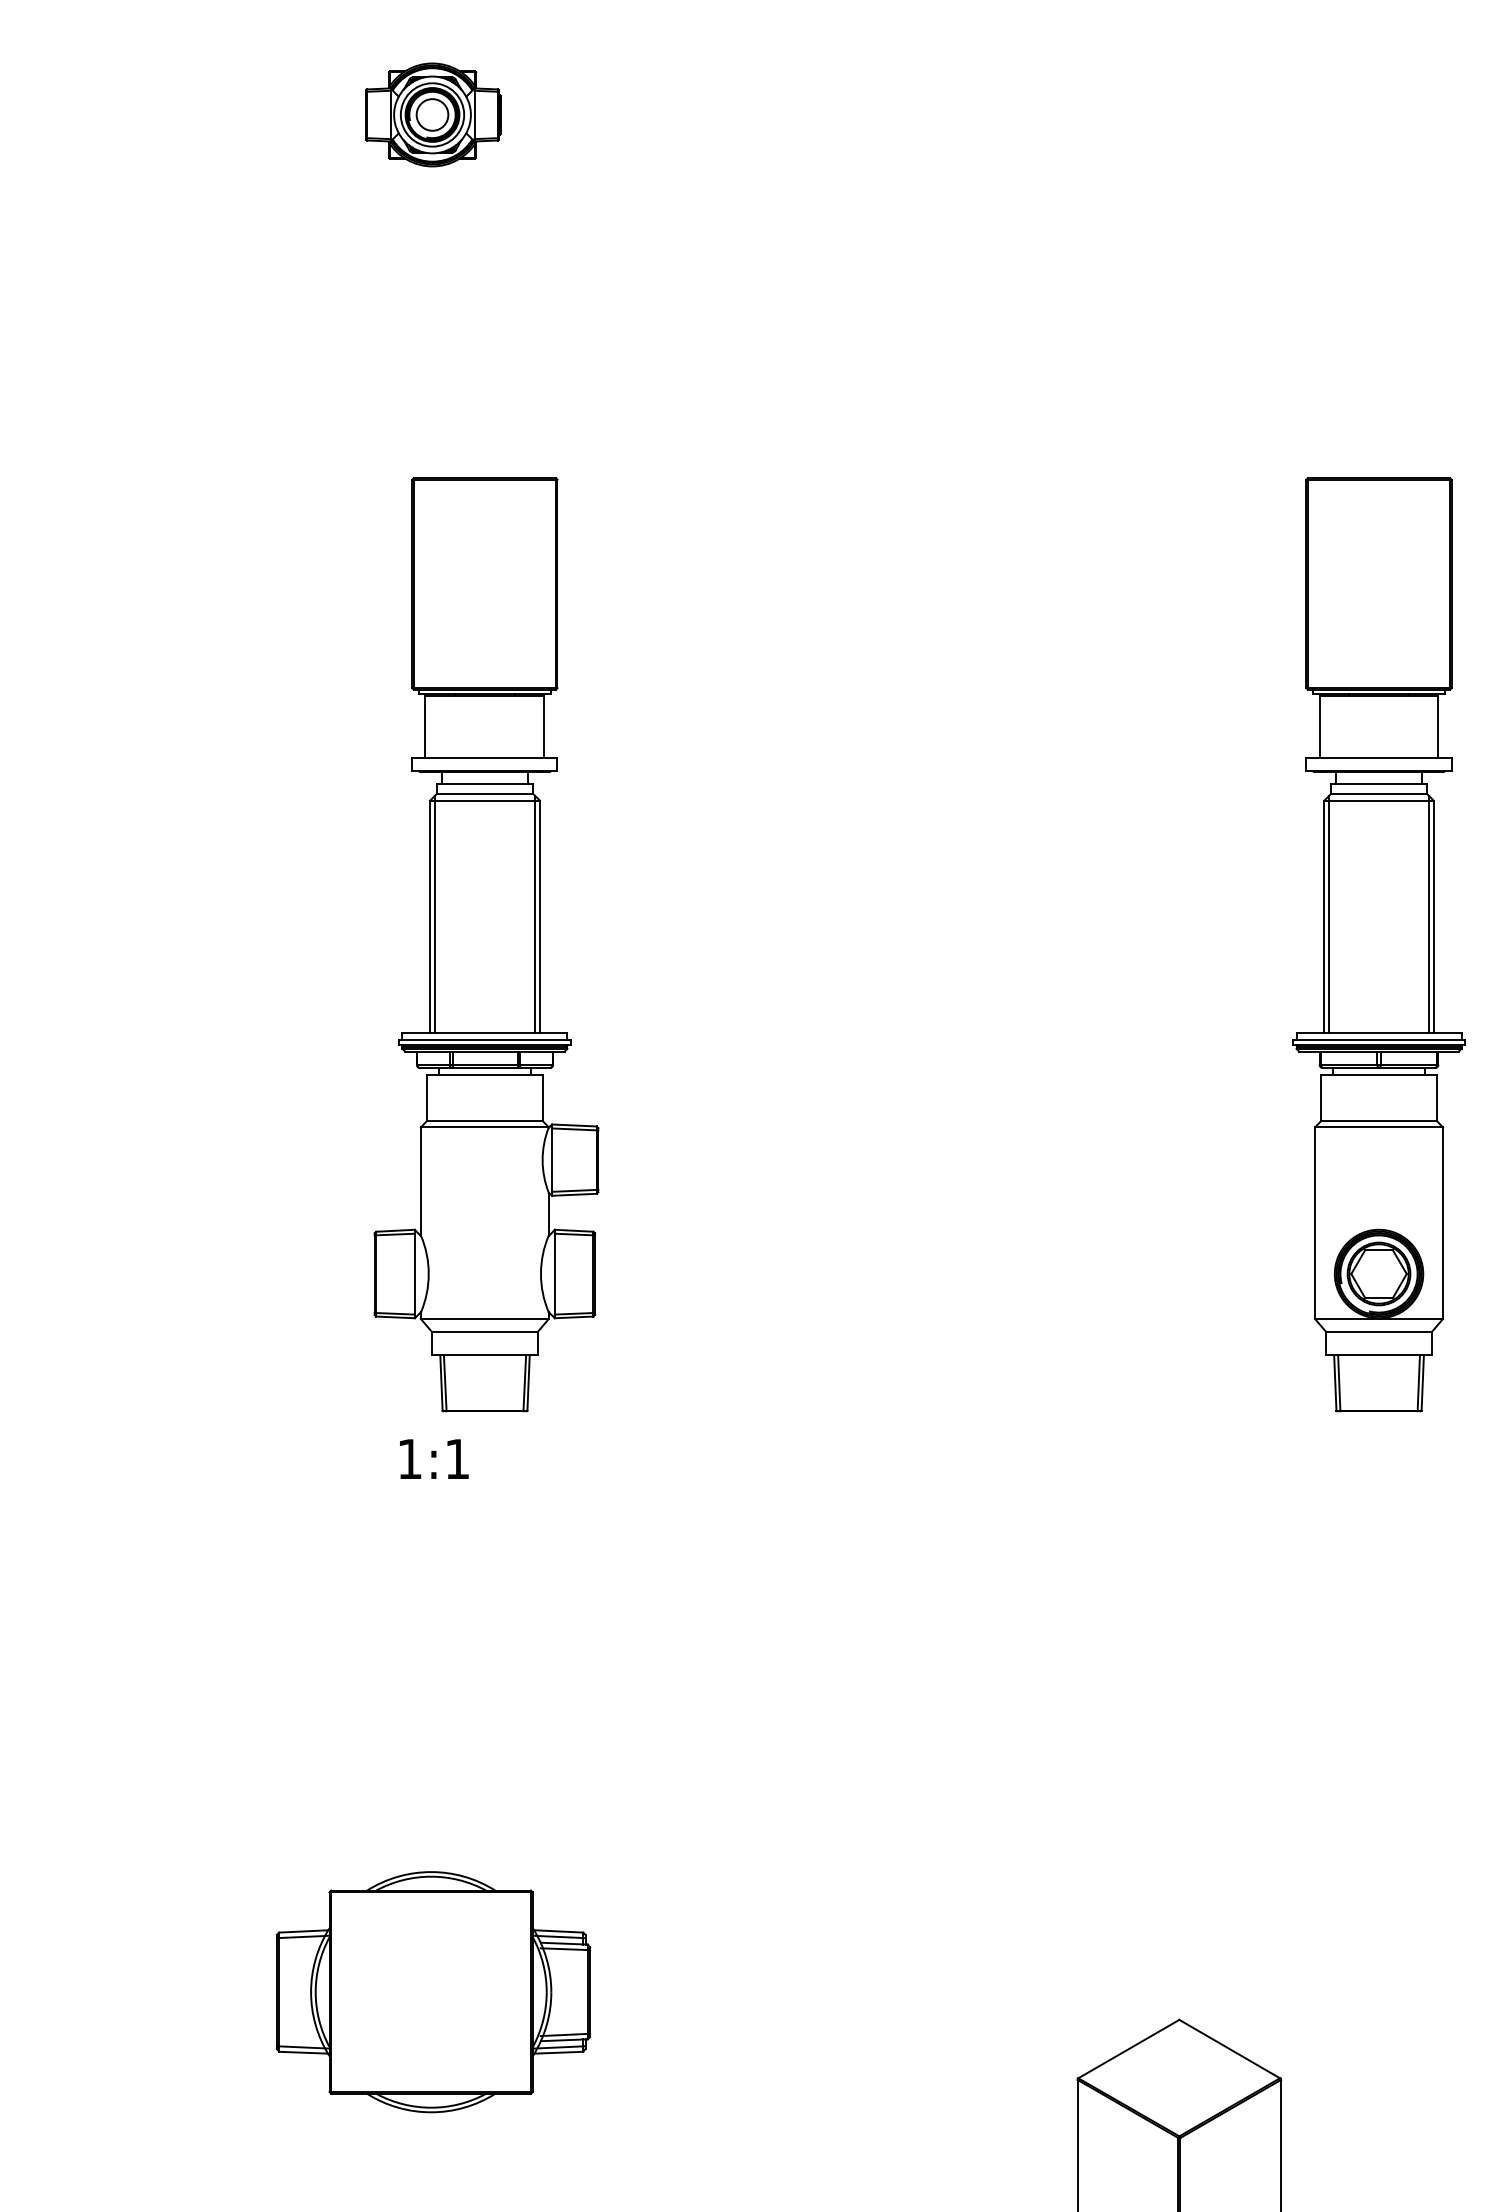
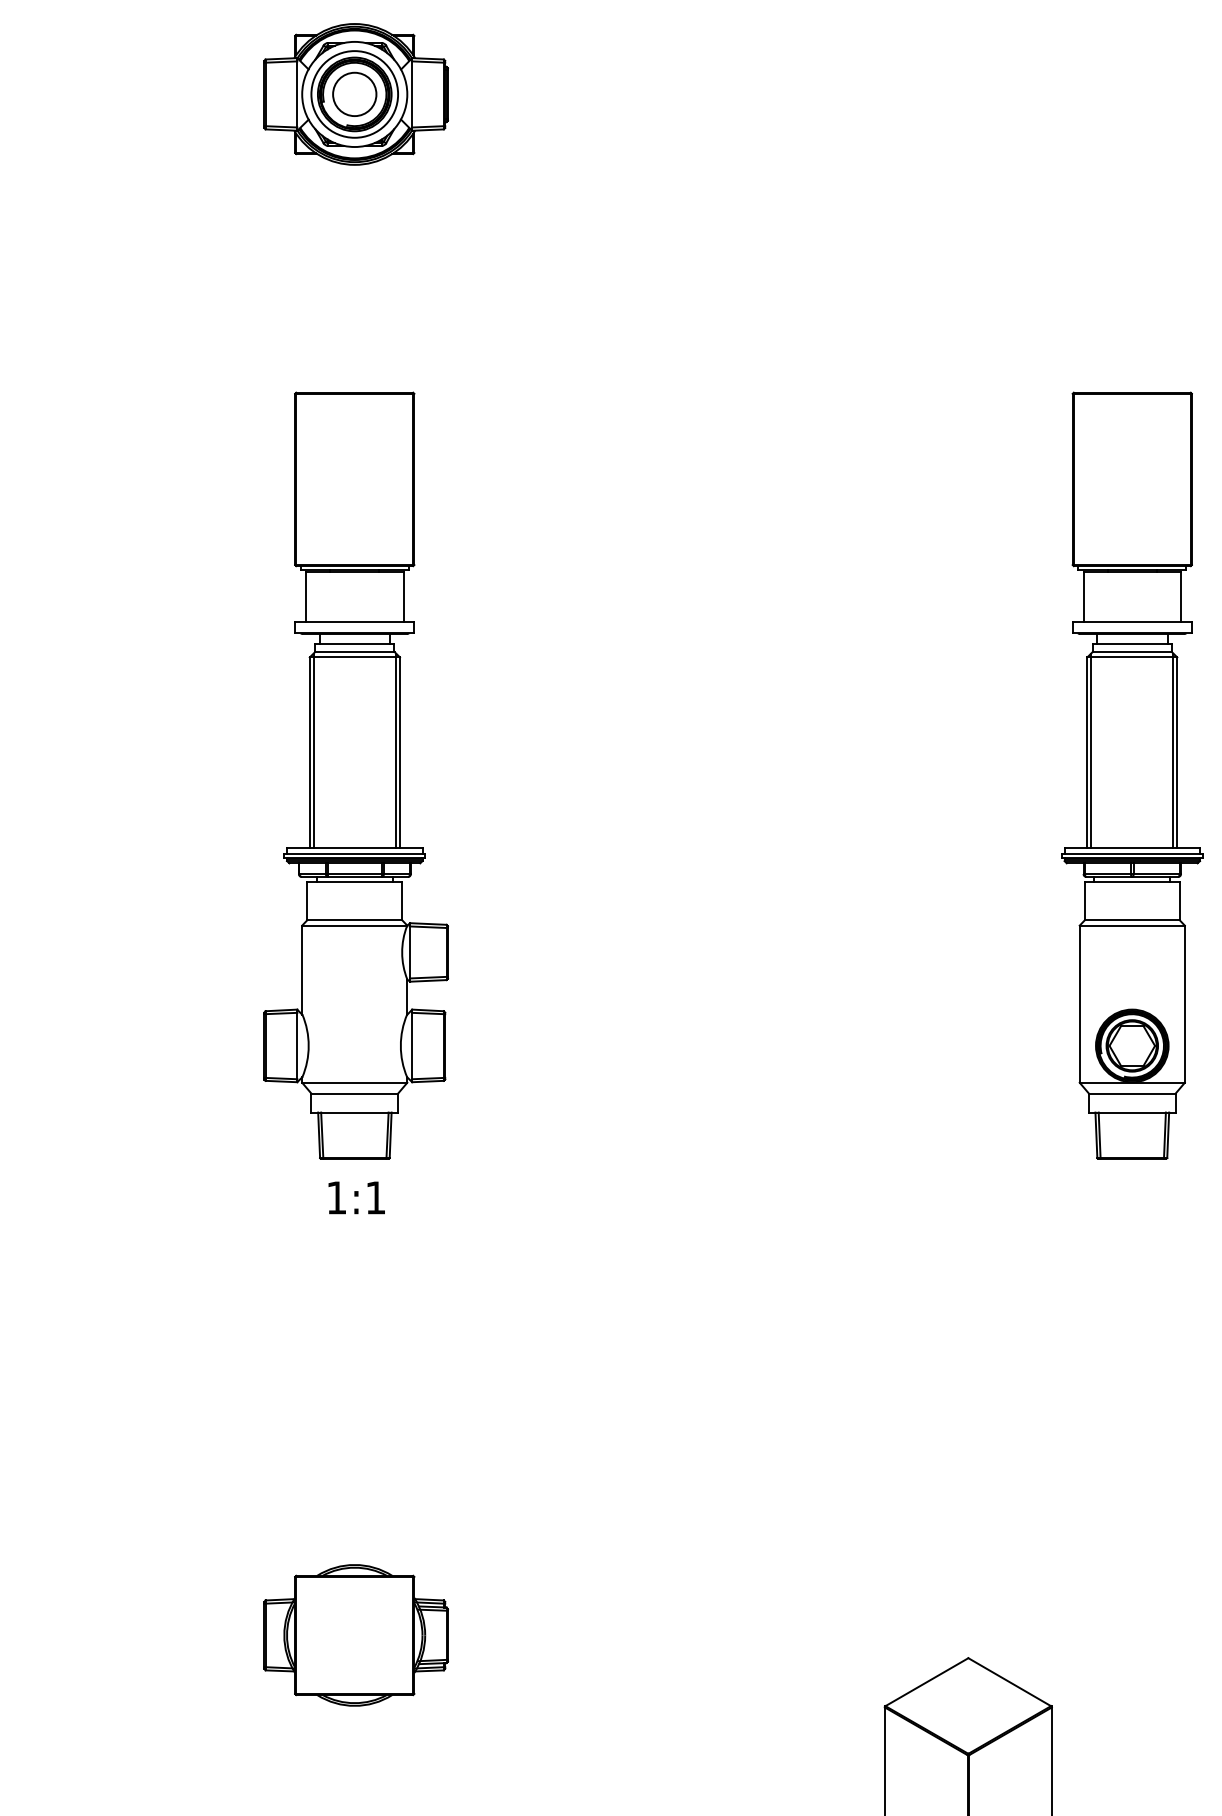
part: (433, 114) -> (356, 94), size x1.67
part: (486, 944) -> (356, 775), moved
part: (433, 1991) -> (356, 1634), size x0.71

